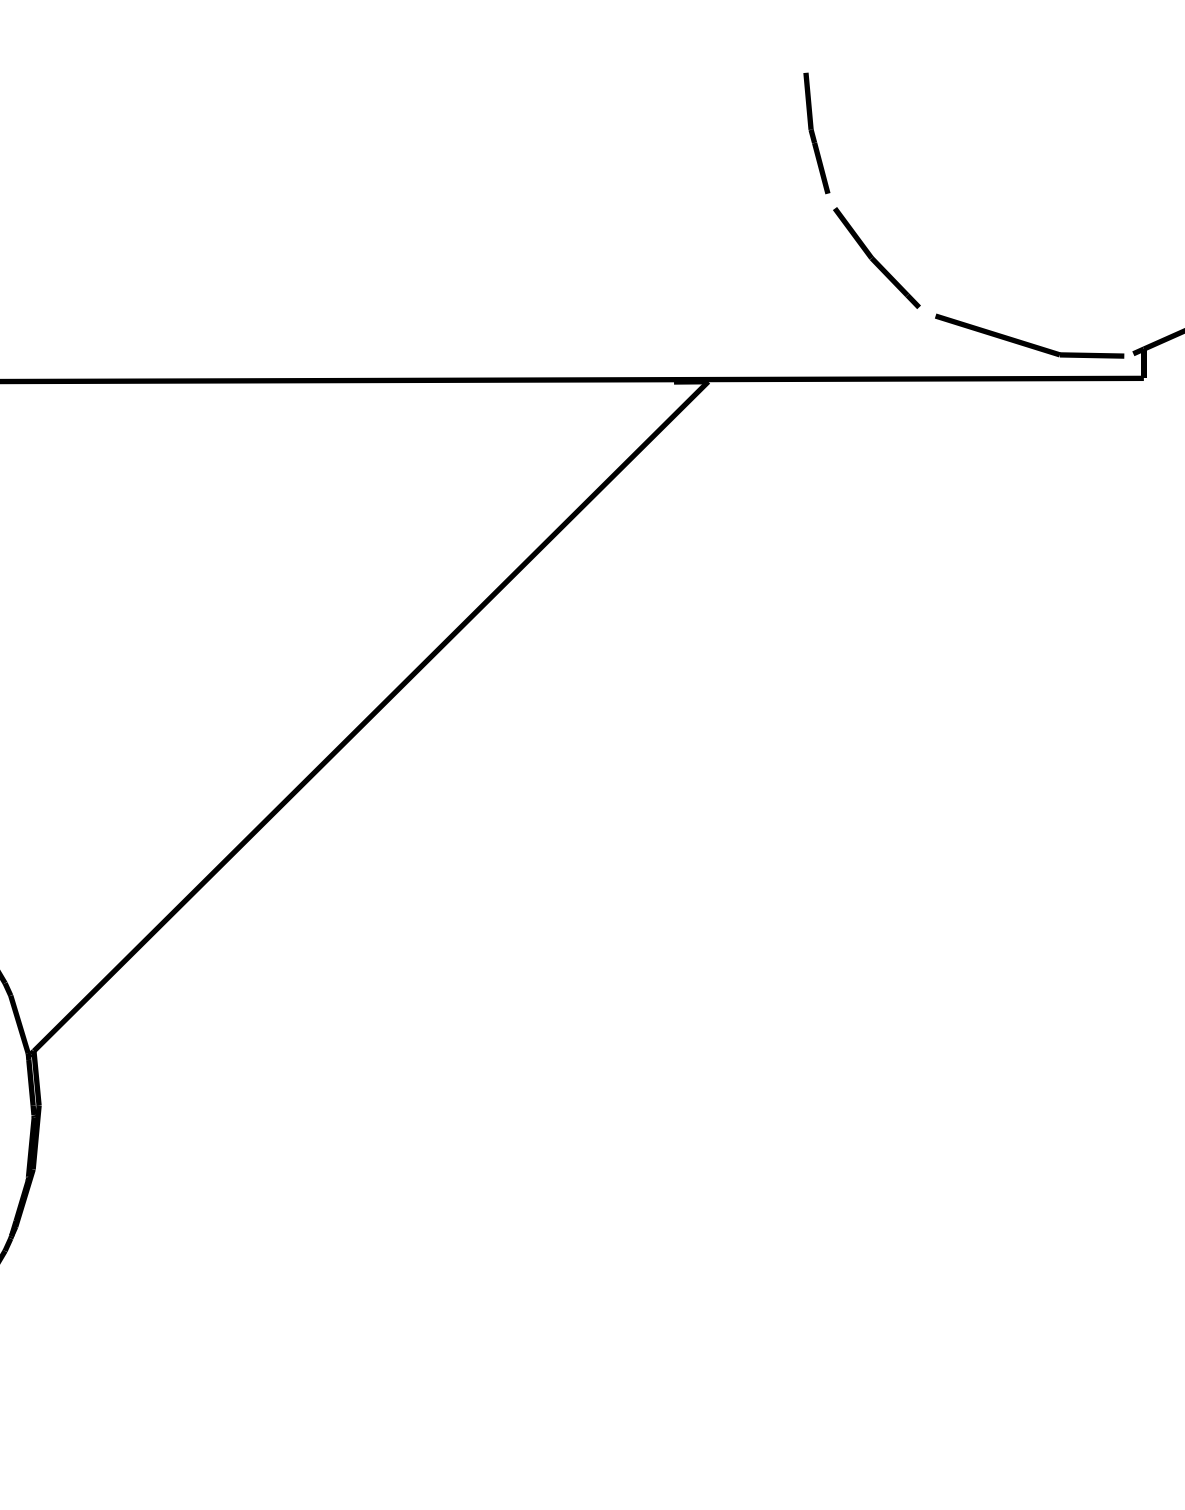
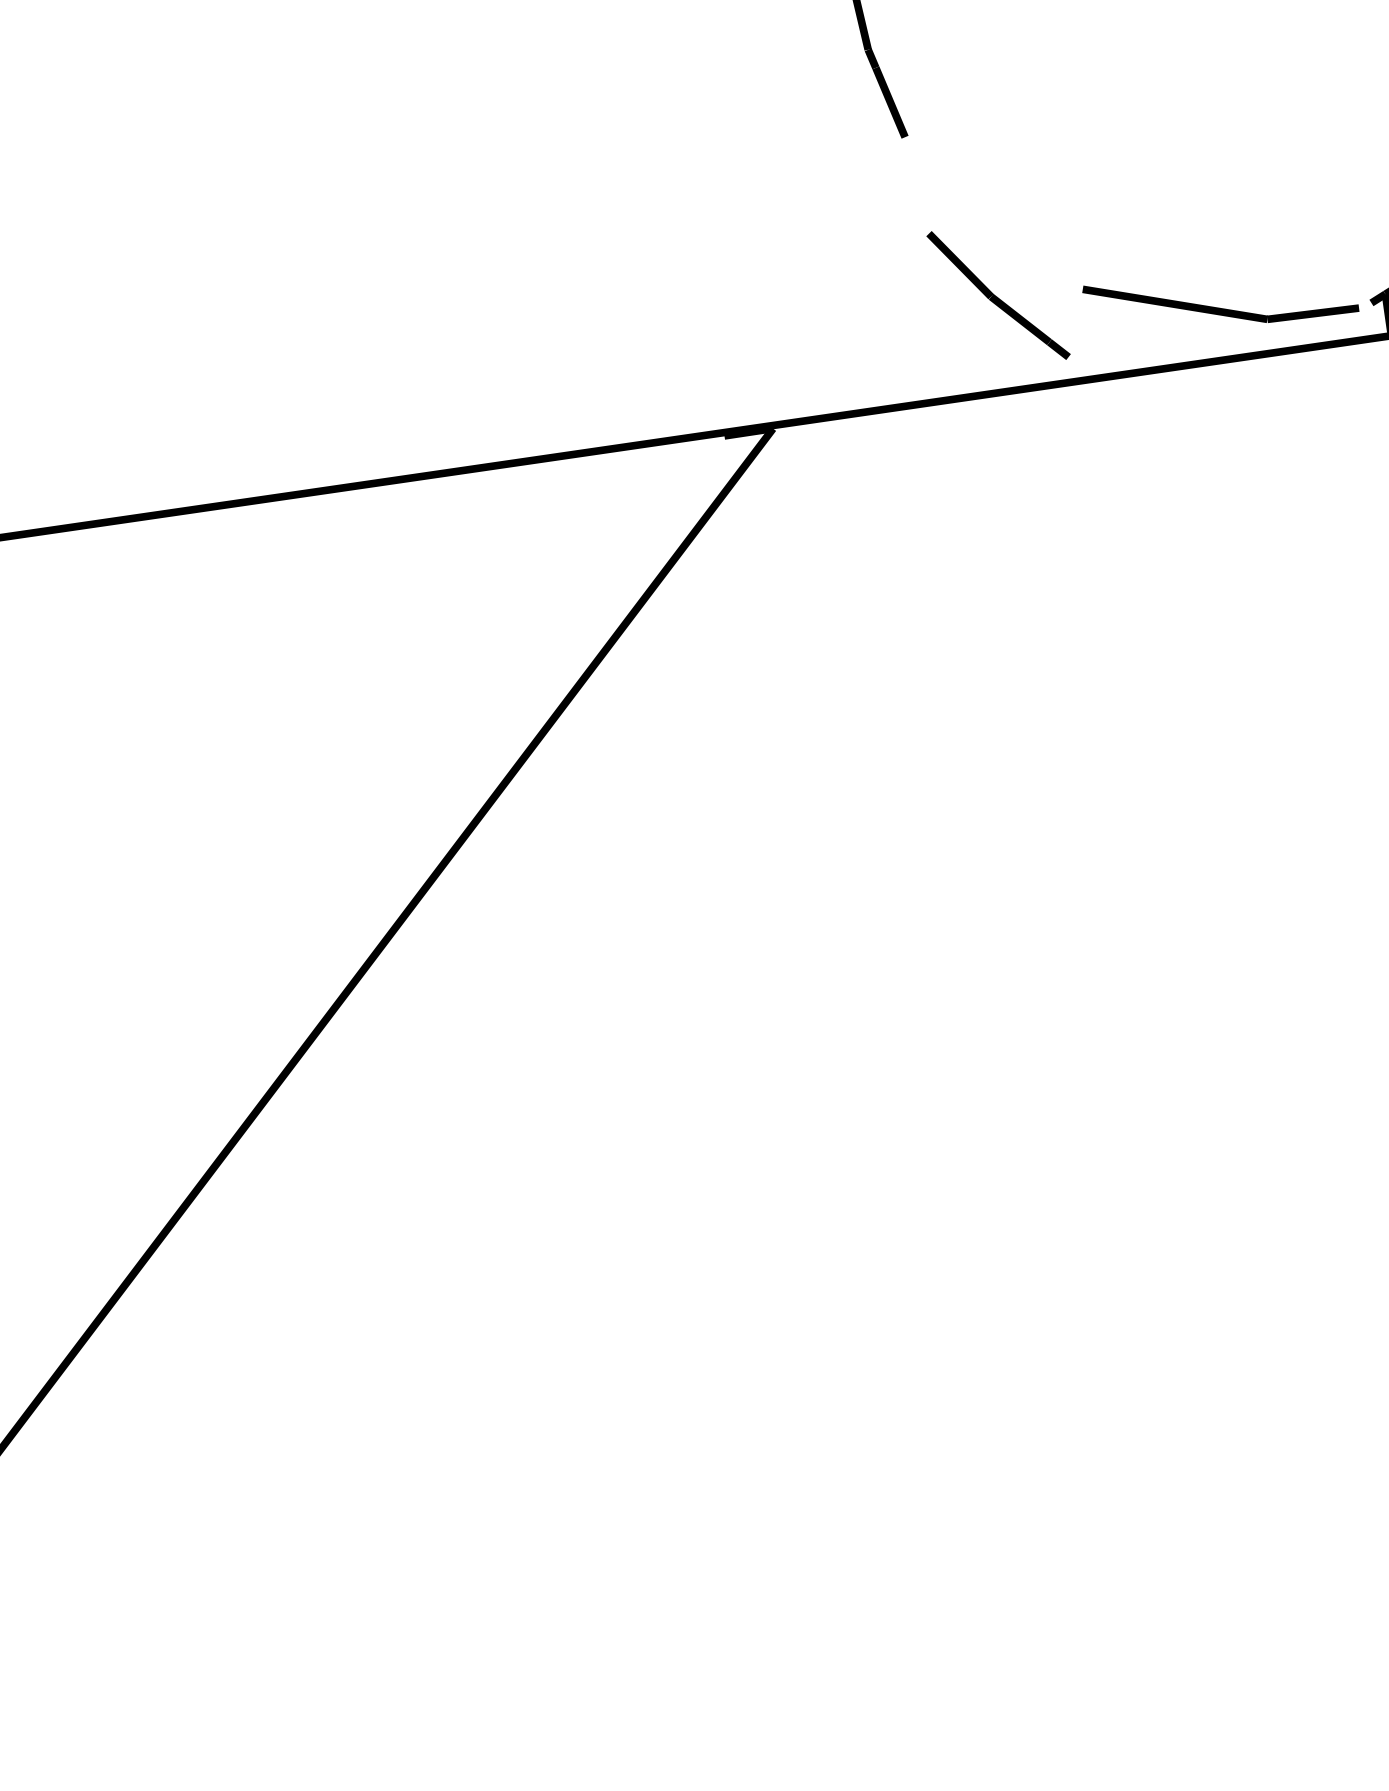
part: (876, 257) -> (997, 294), moved

